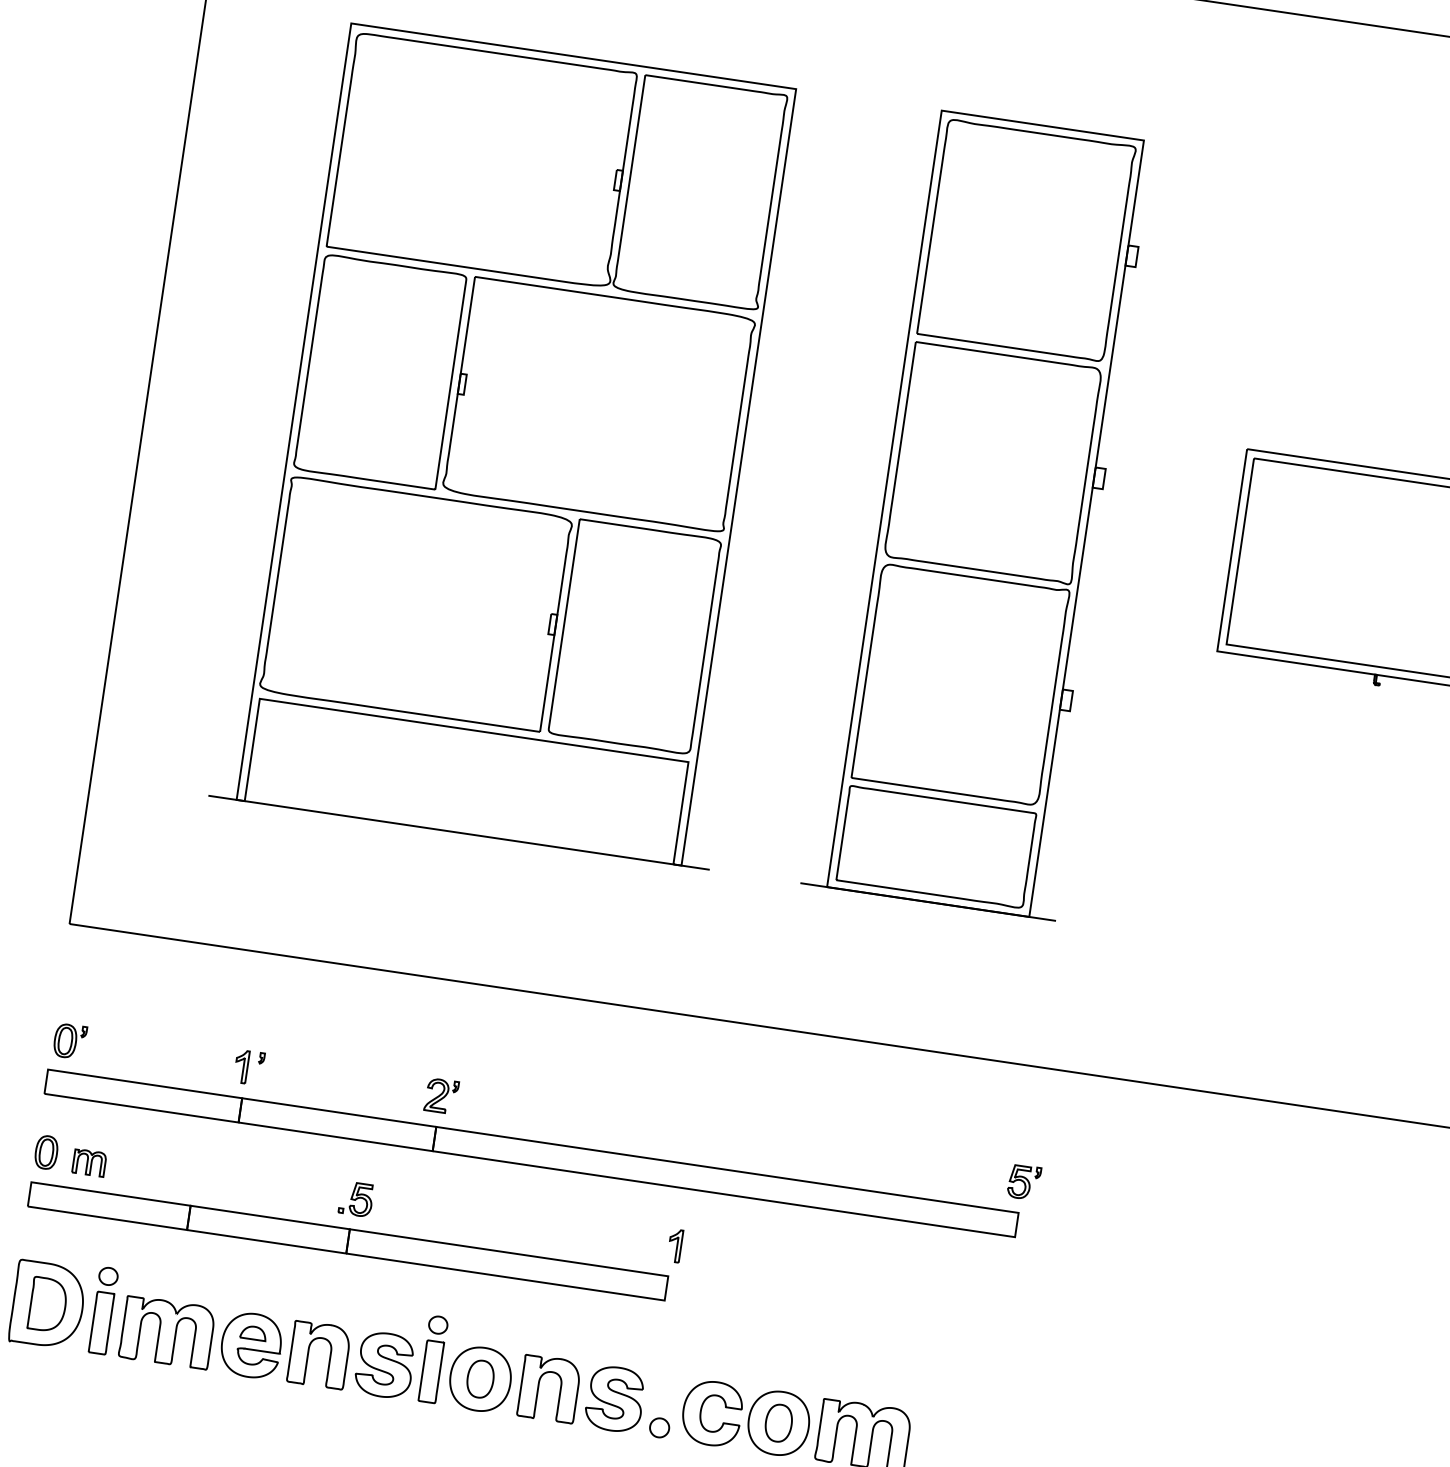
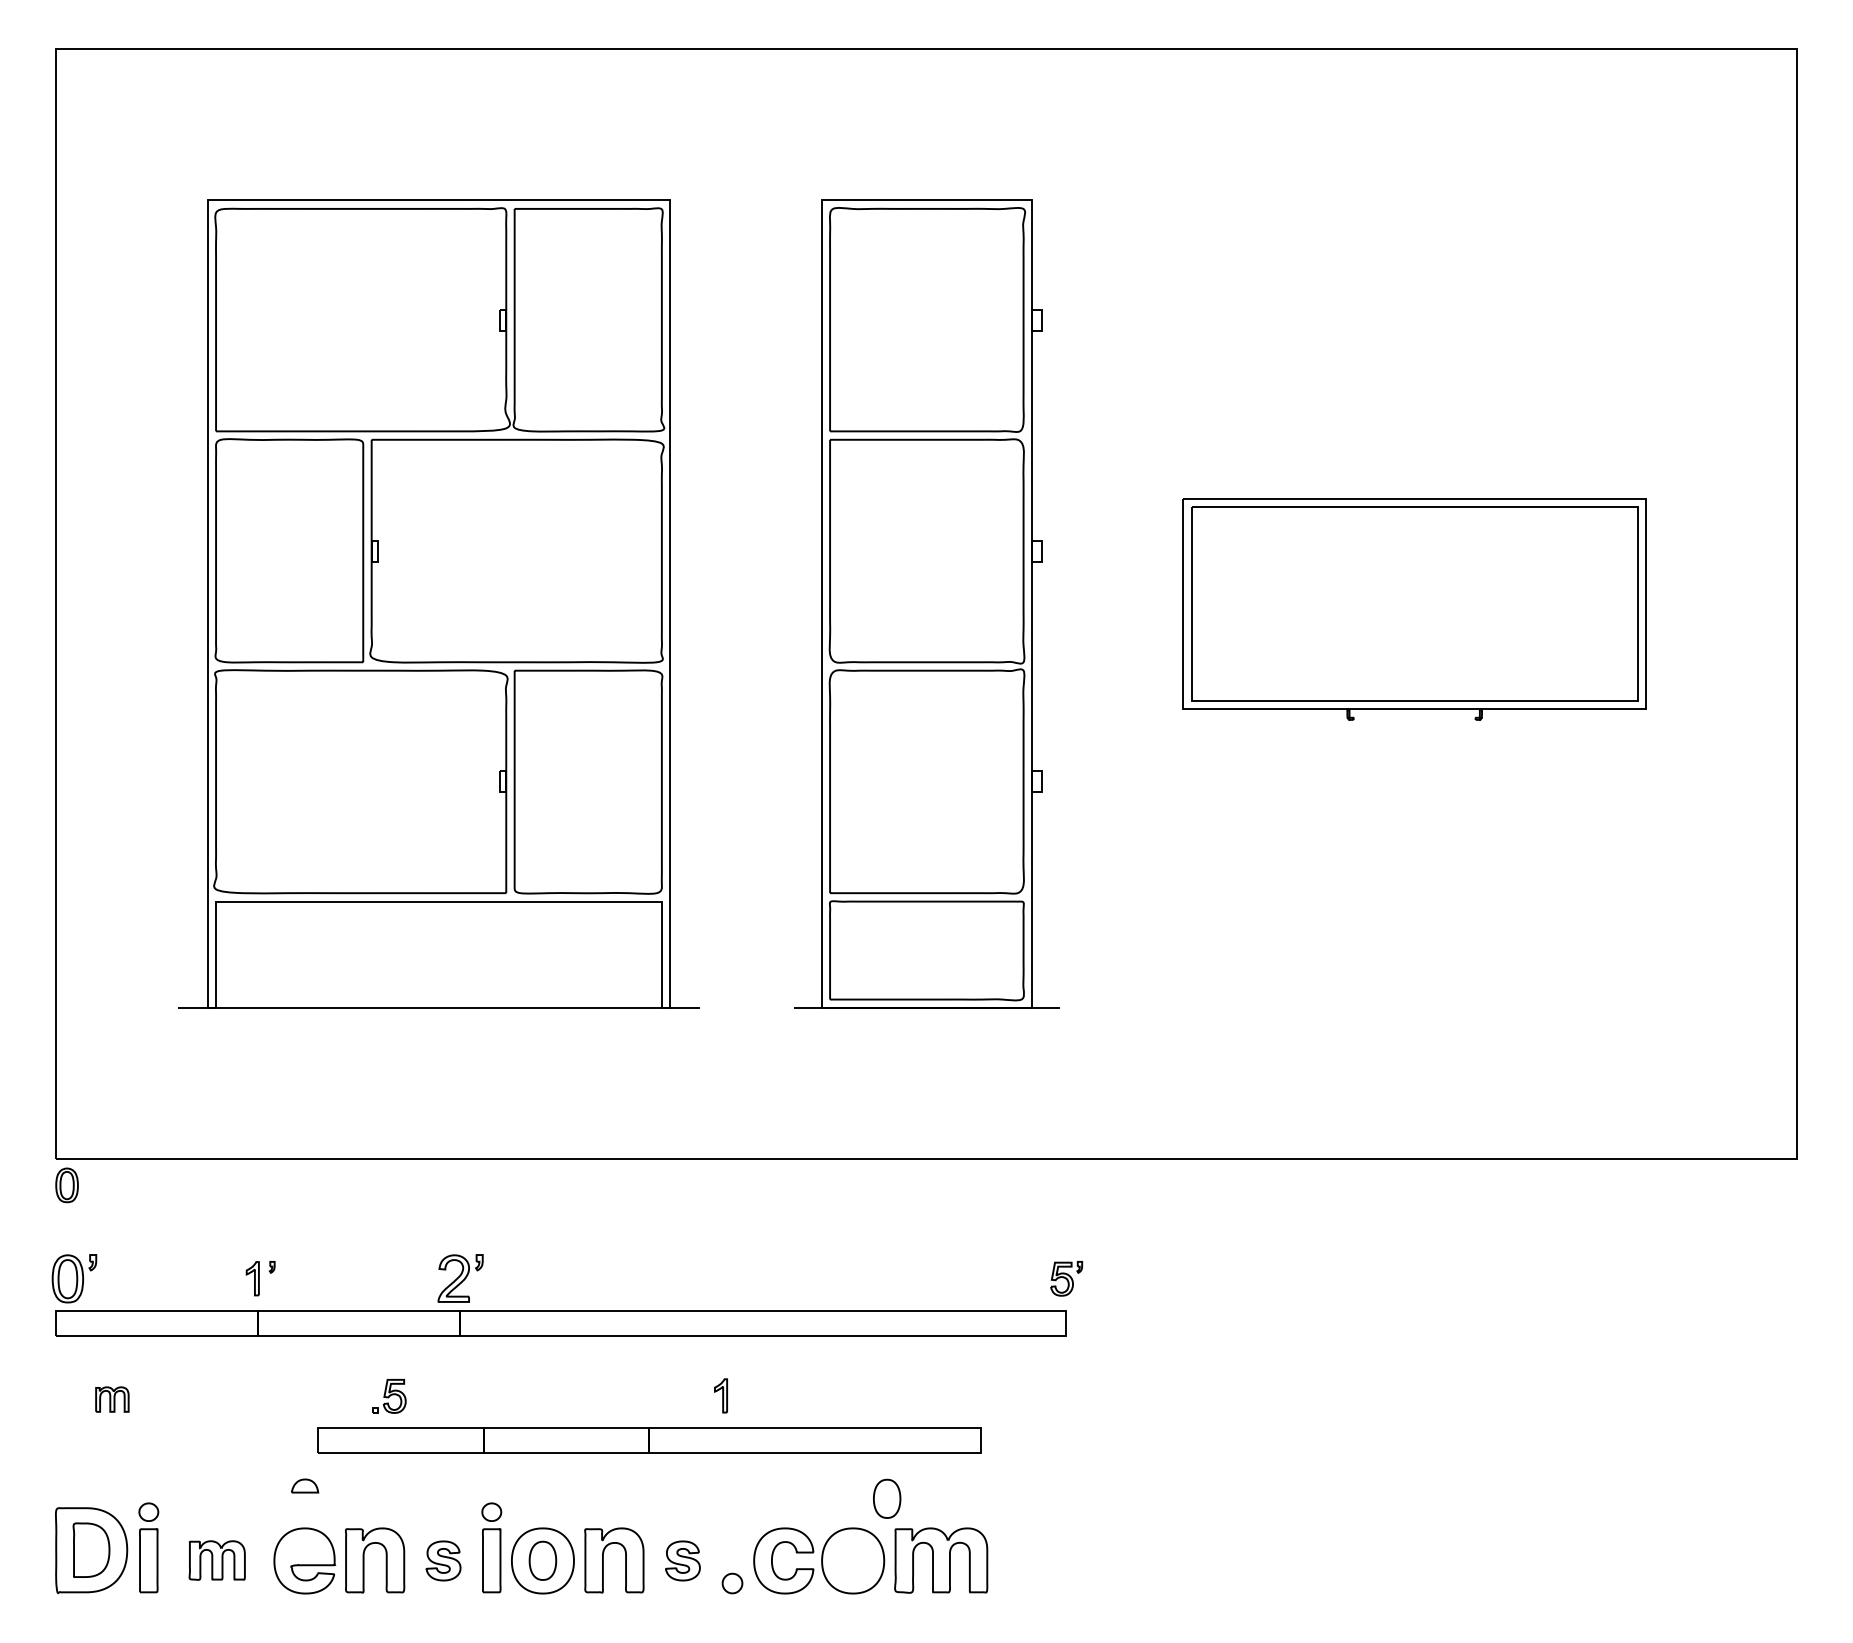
part: (69, 1041) -> (73, 1278), size x1.4
part: (441, 1095) -> (460, 1278), size x1.4
part: (45, 1152) -> (66, 1185), moved
part: (348, 1241) -> (649, 1440), moved
part: (167, 1332) -> (217, 1560), size x0.6
part: (254, 1332) -> (305, 1485), moved
part: (384, 1364) -> (443, 1560), size x0.6
part: (614, 1398) -> (682, 1560), size x0.6
part: (779, 1422) -> (887, 1498), moved

